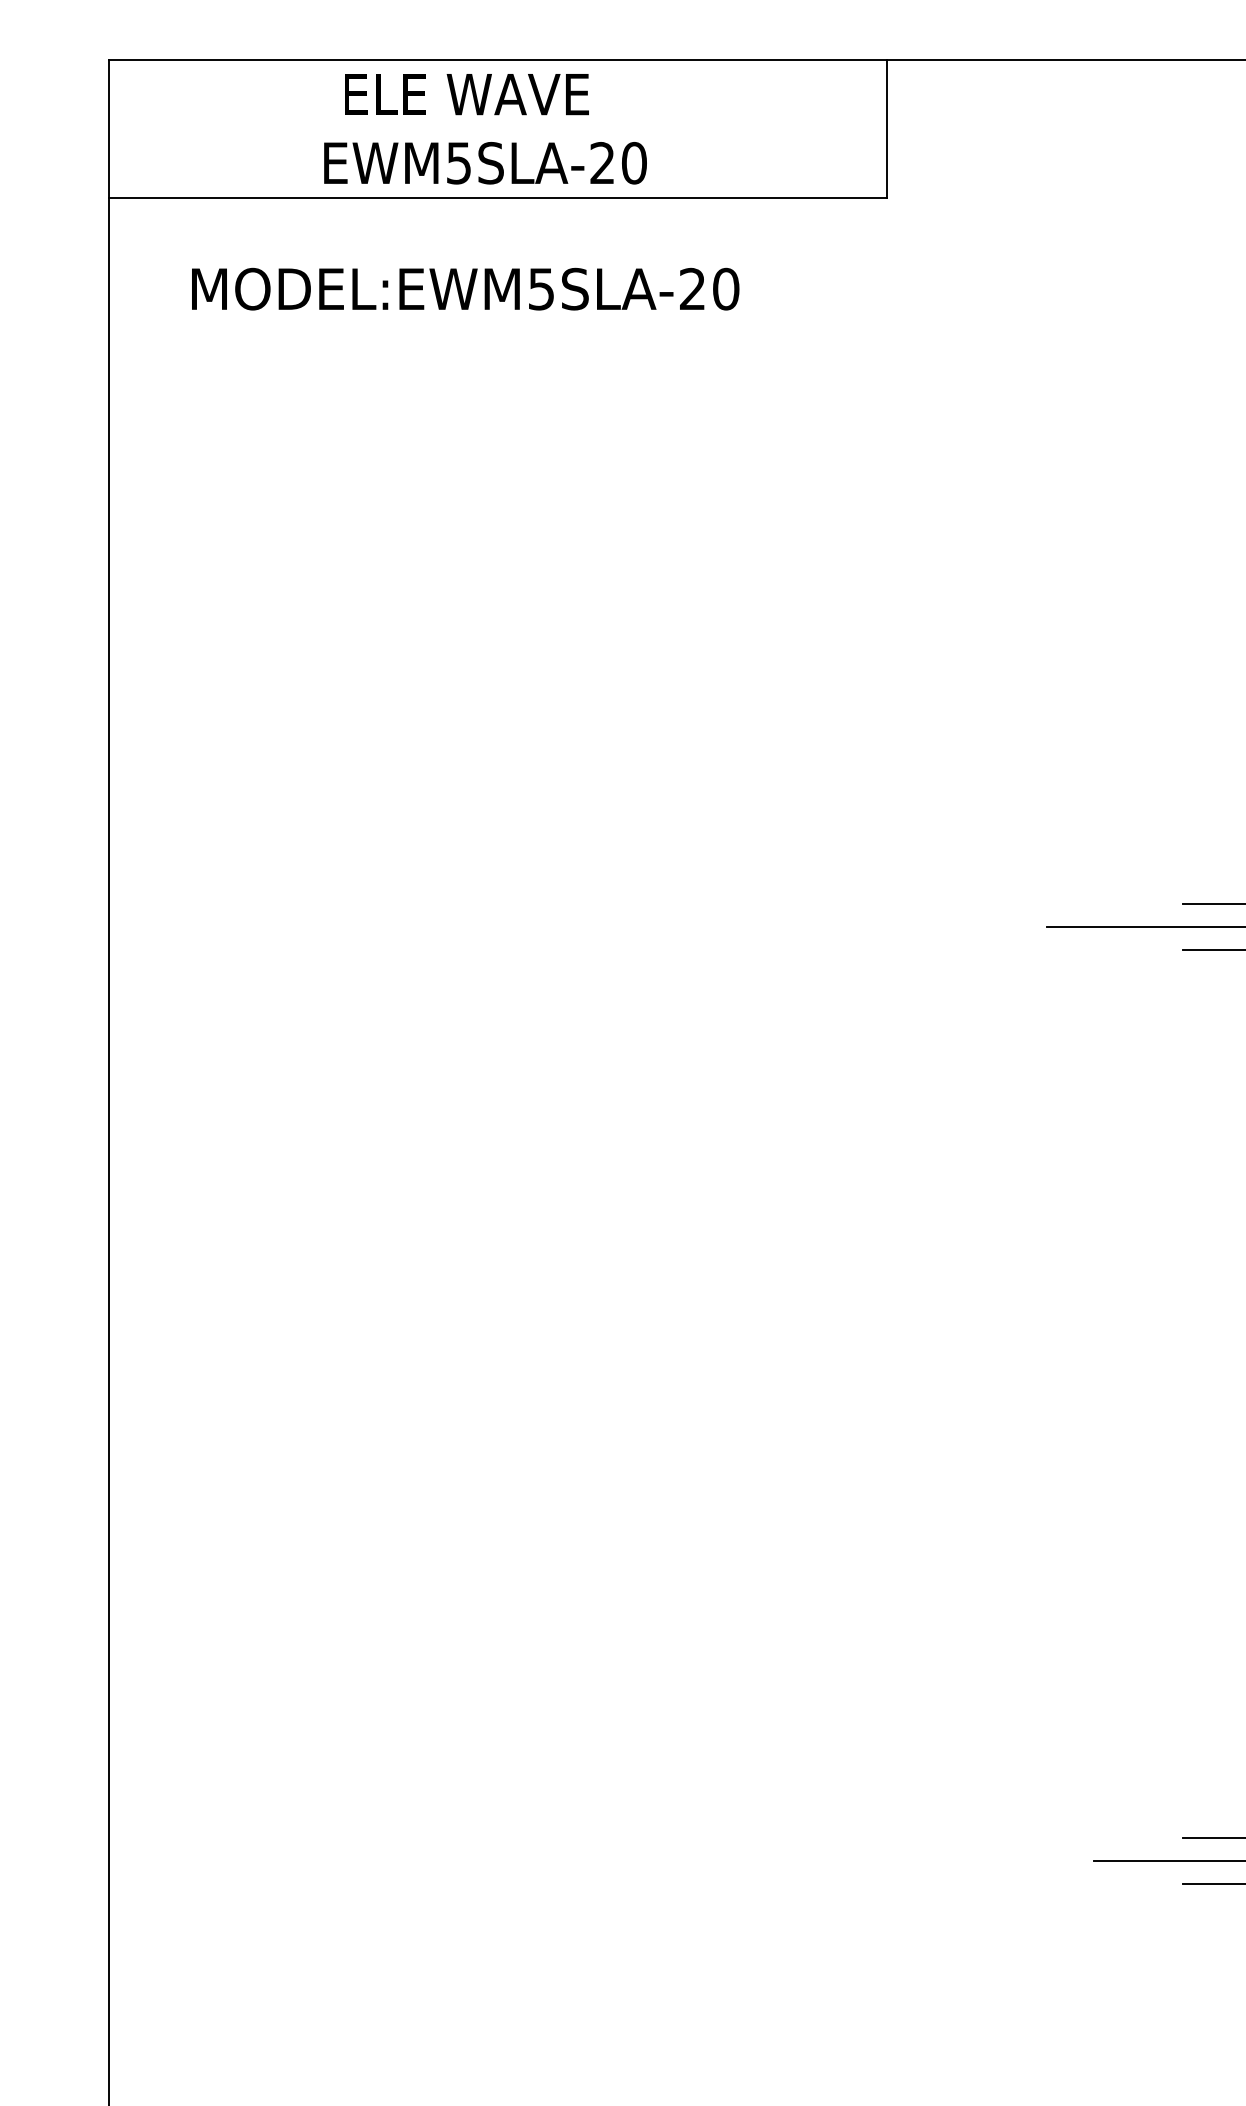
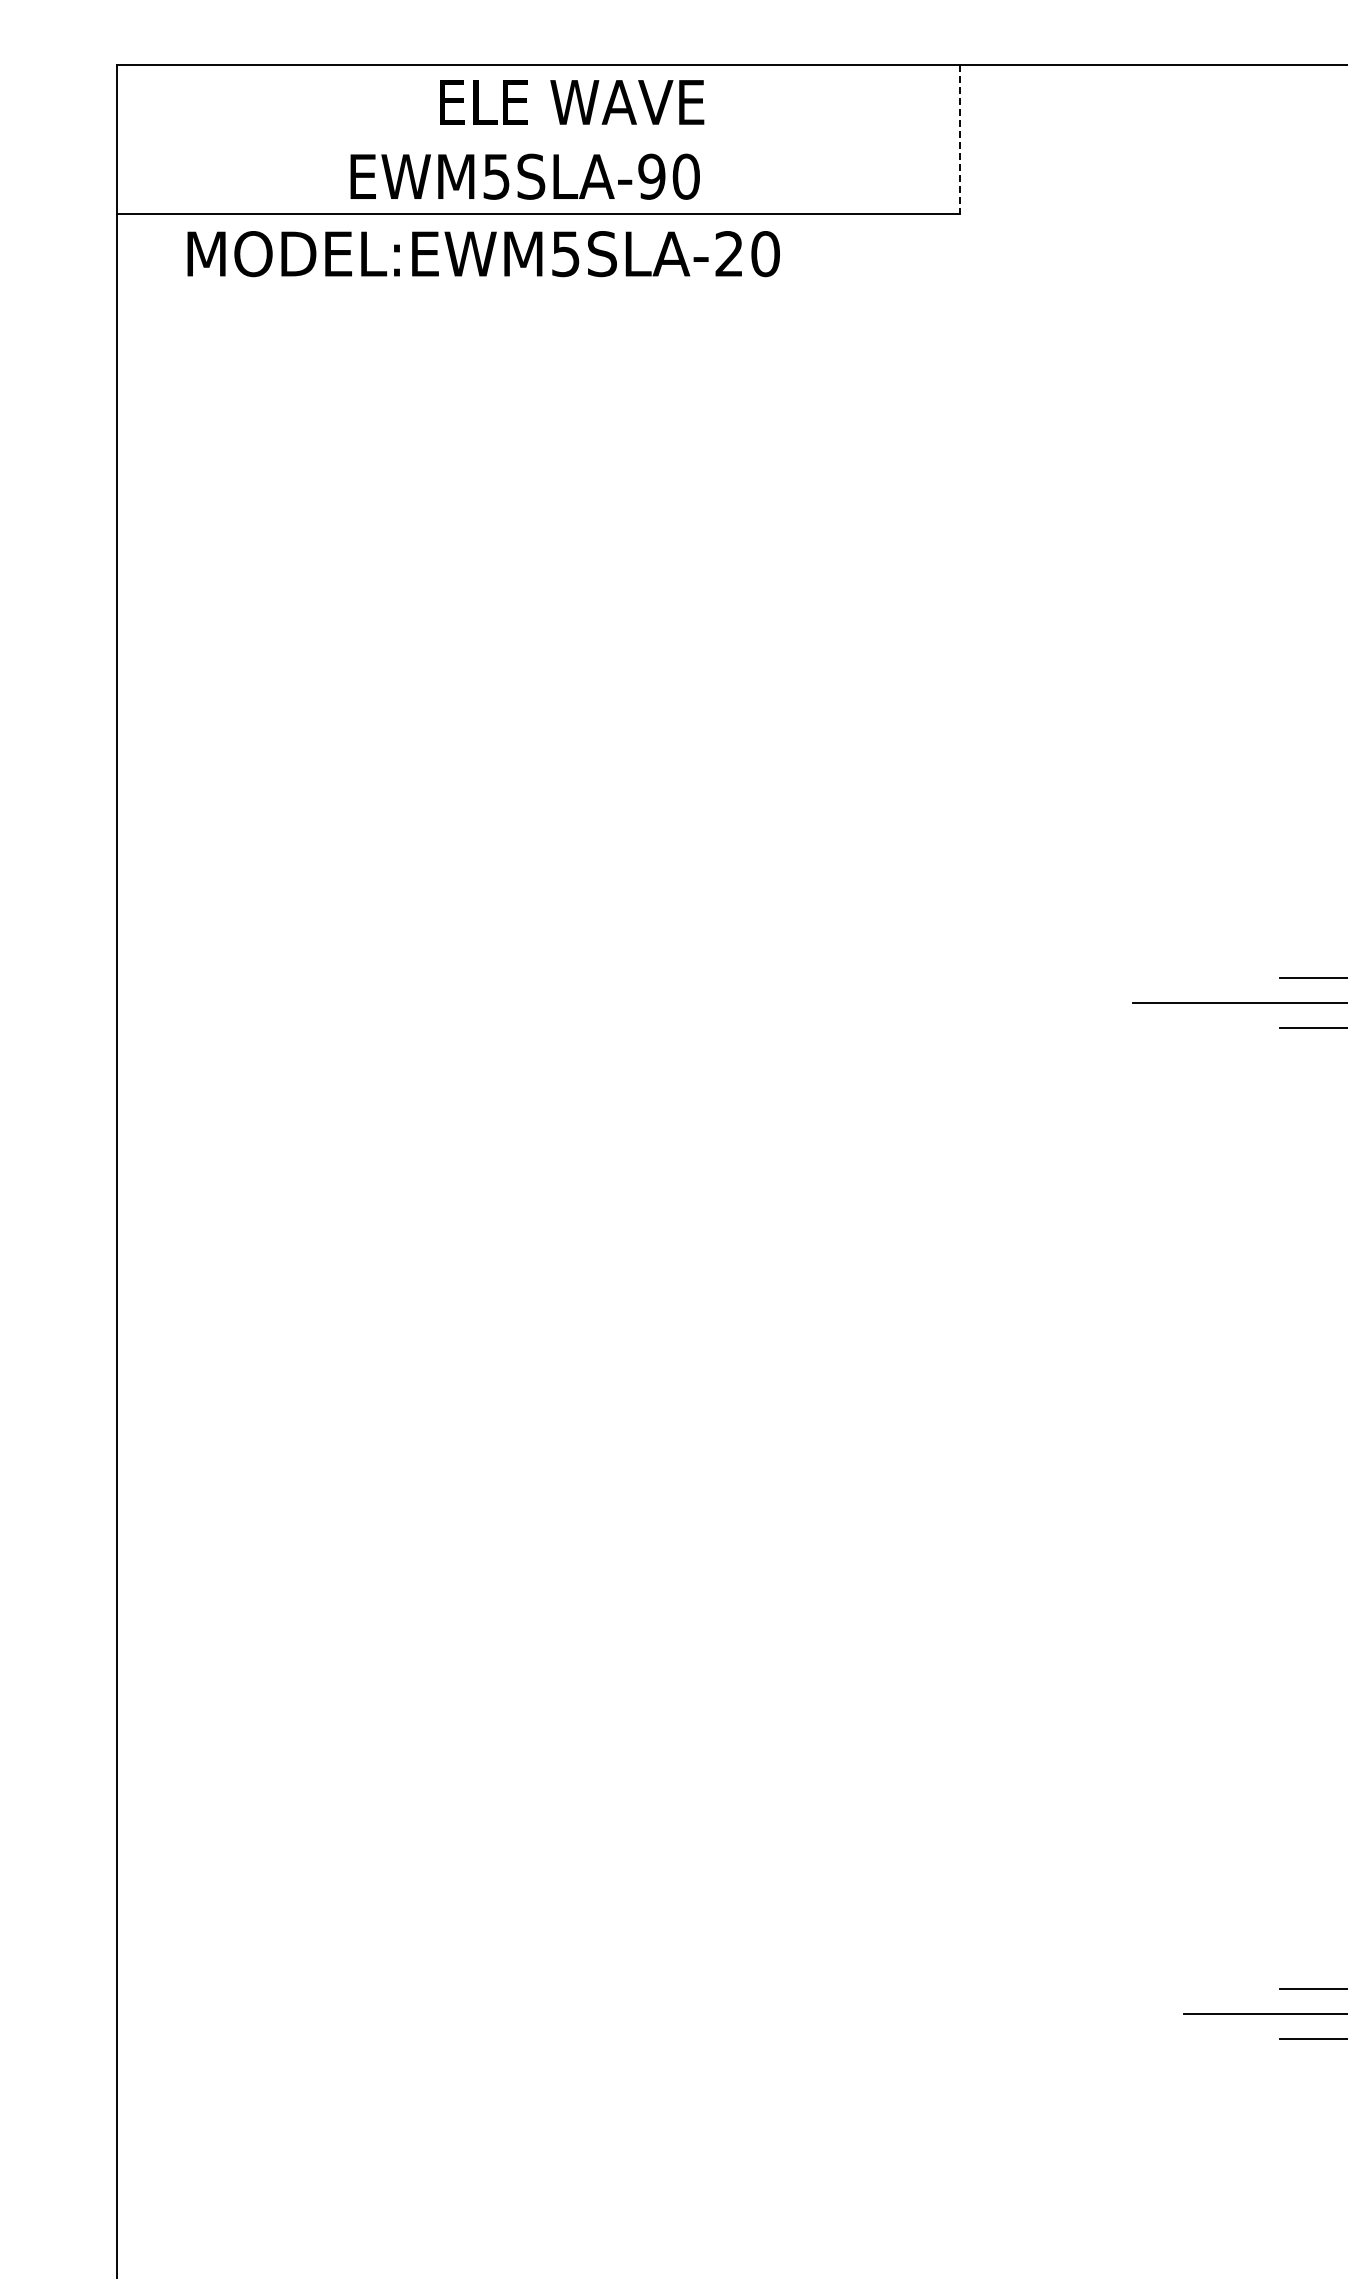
text: (467, 94) -> (572, 102), moved
line: (886, 129) -> (959, 140), solid -> dashed
text: (602, 162) -> (651, 176), EWM5SLA-20 -> EWM5SLA-90
text: (465, 289) -> (483, 254), moved

